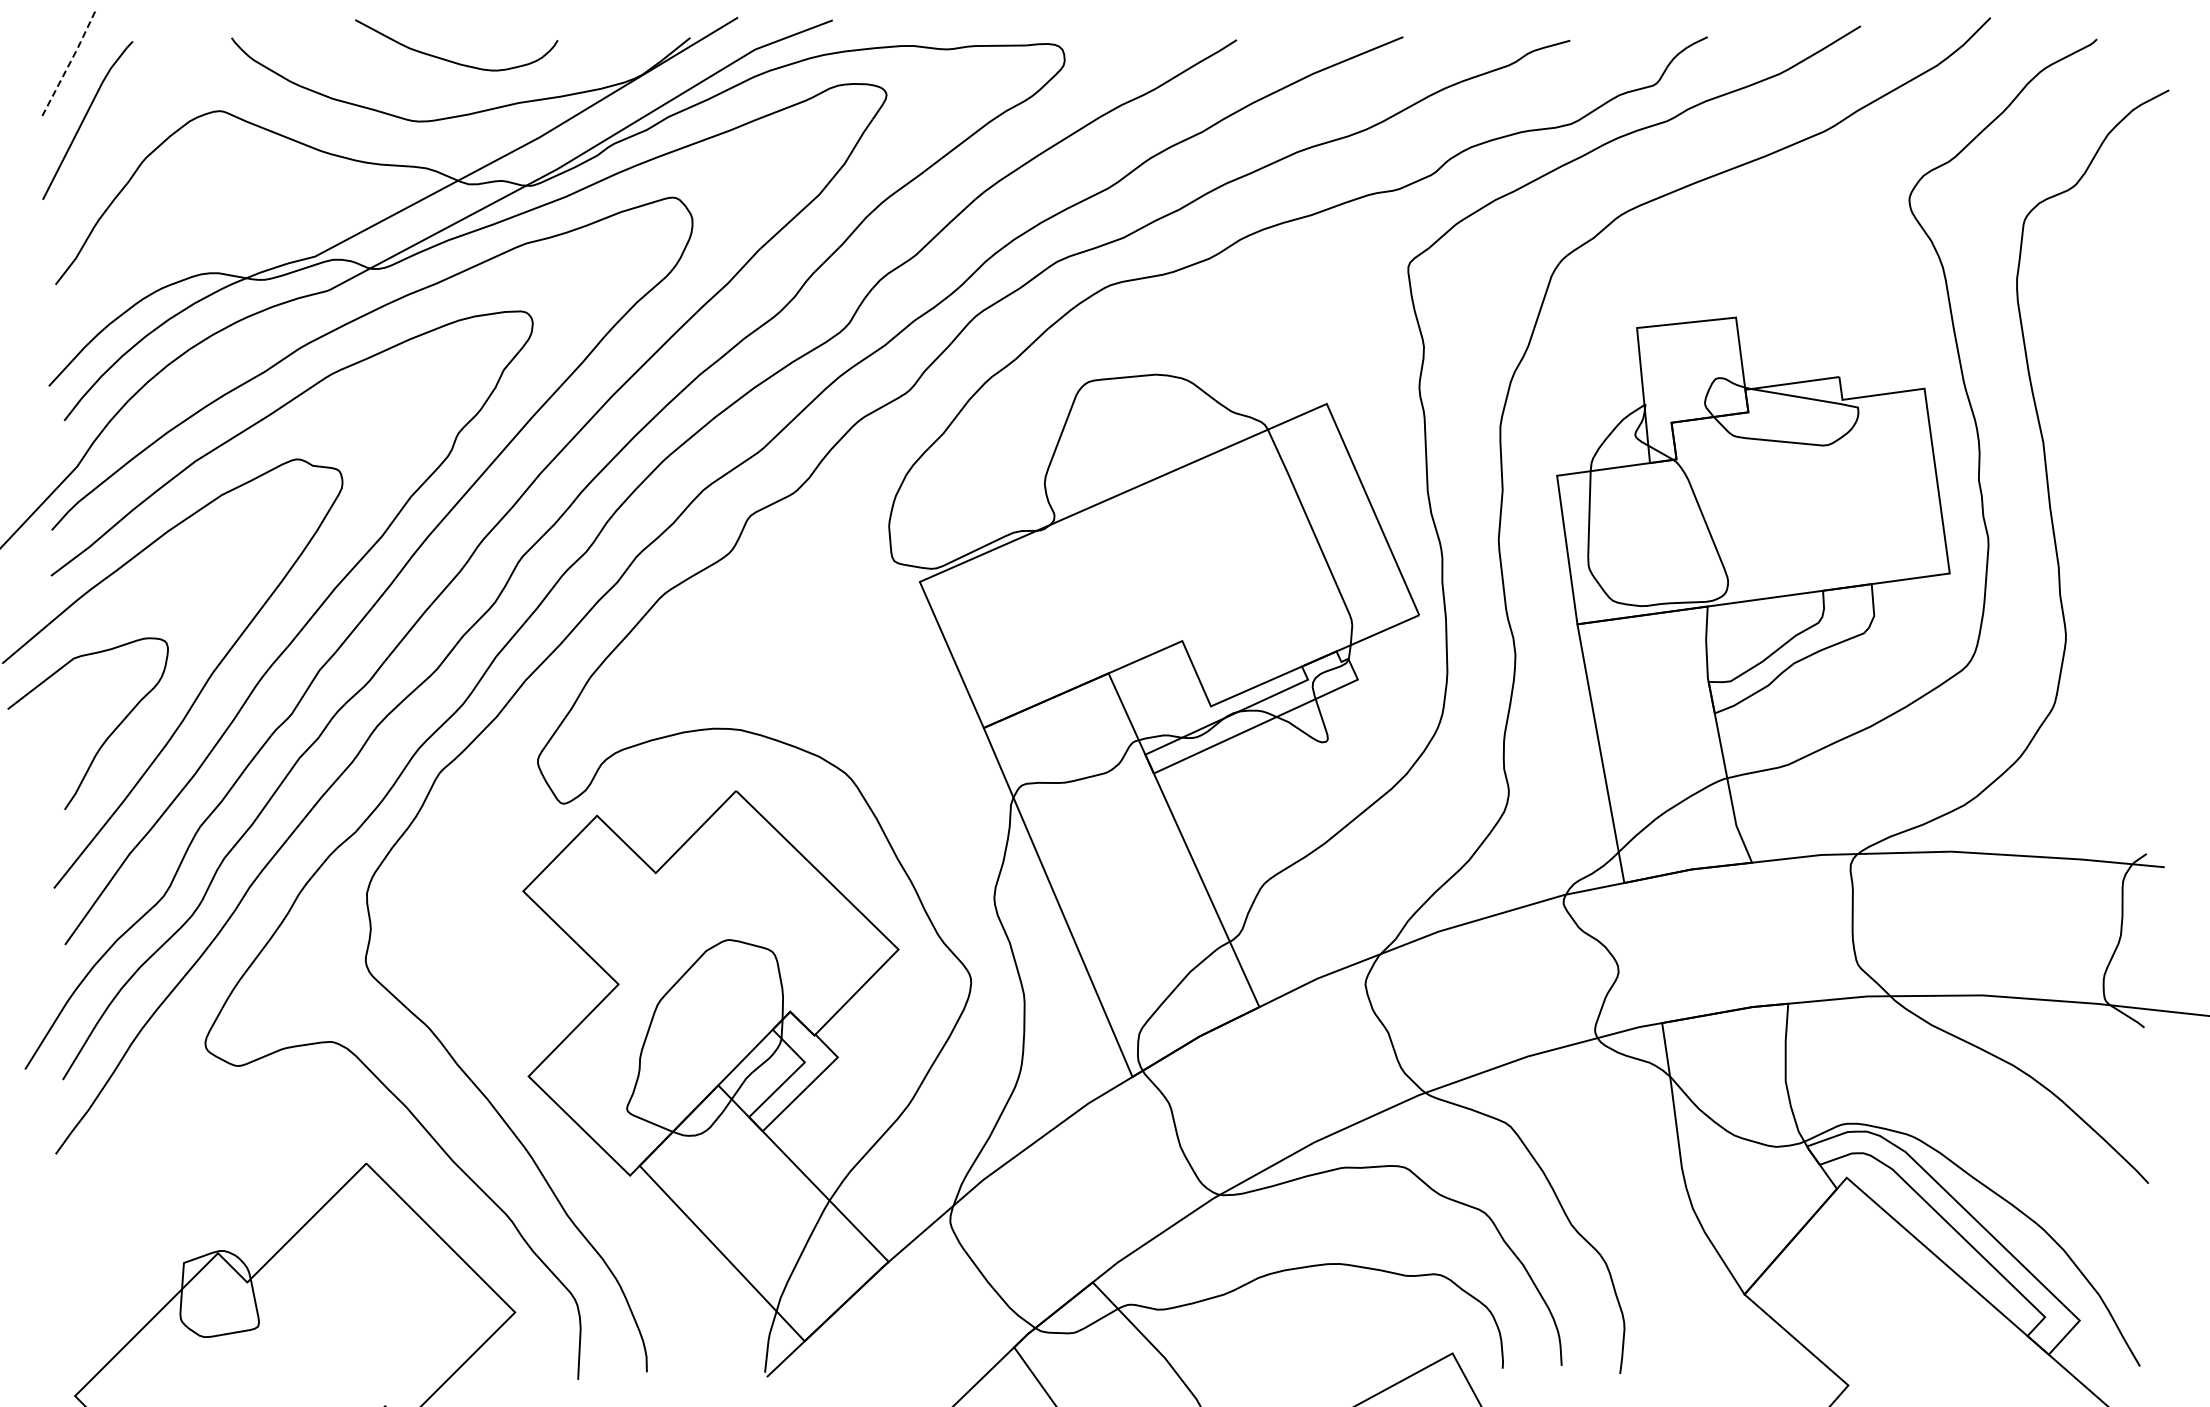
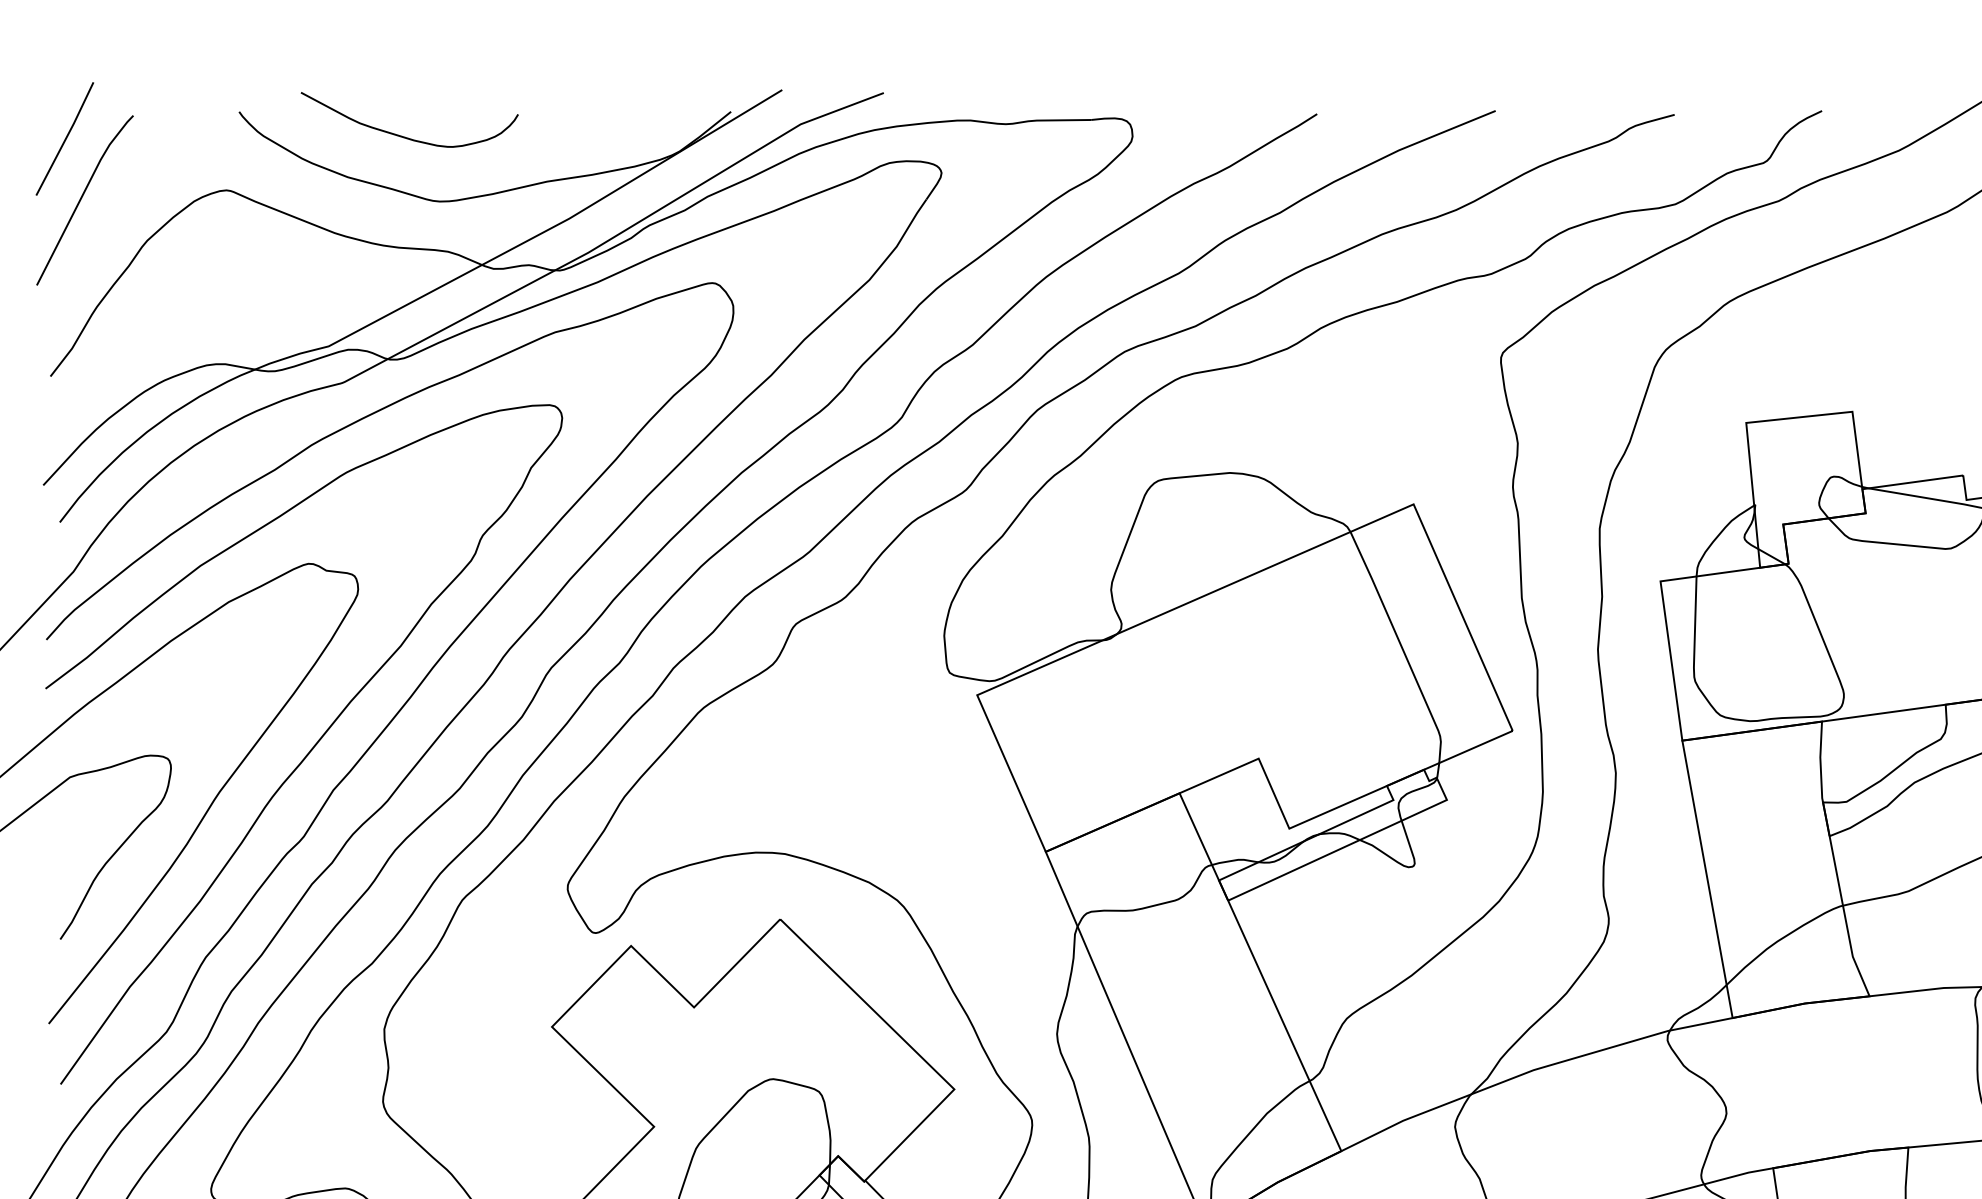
curve: (451, 60) -> (404, 136), moved
line: (70, 62) -> (66, 138), dashed -> solid

